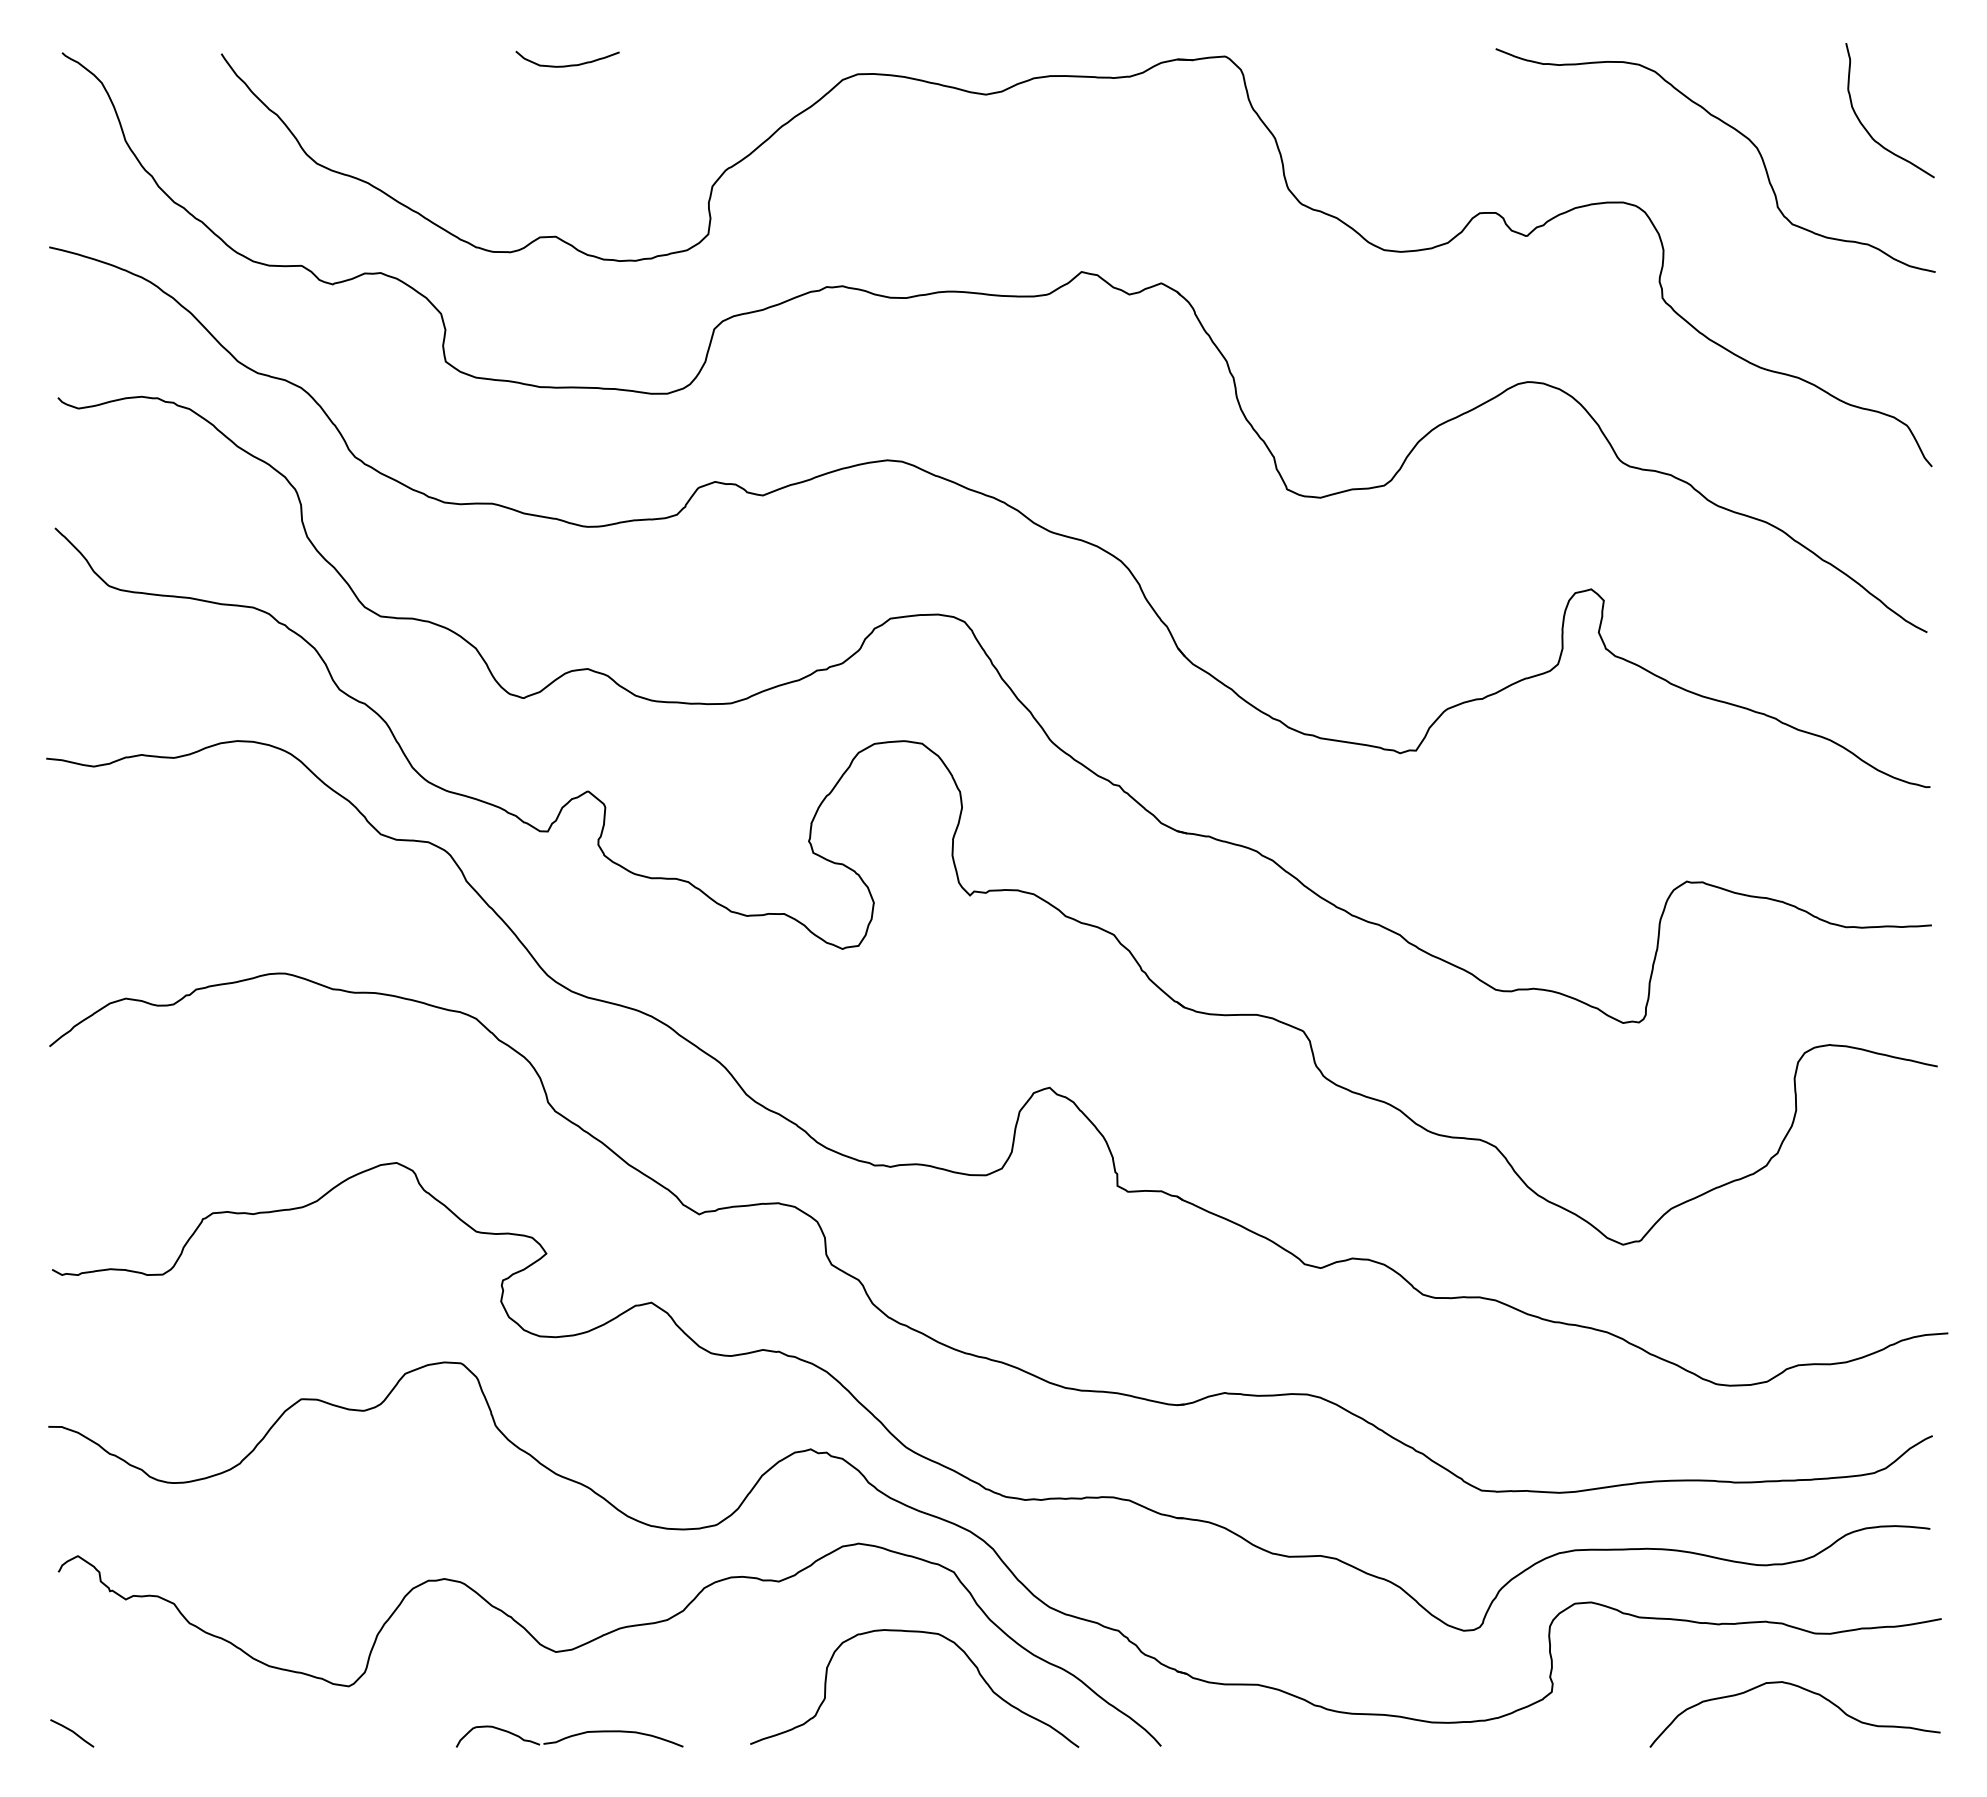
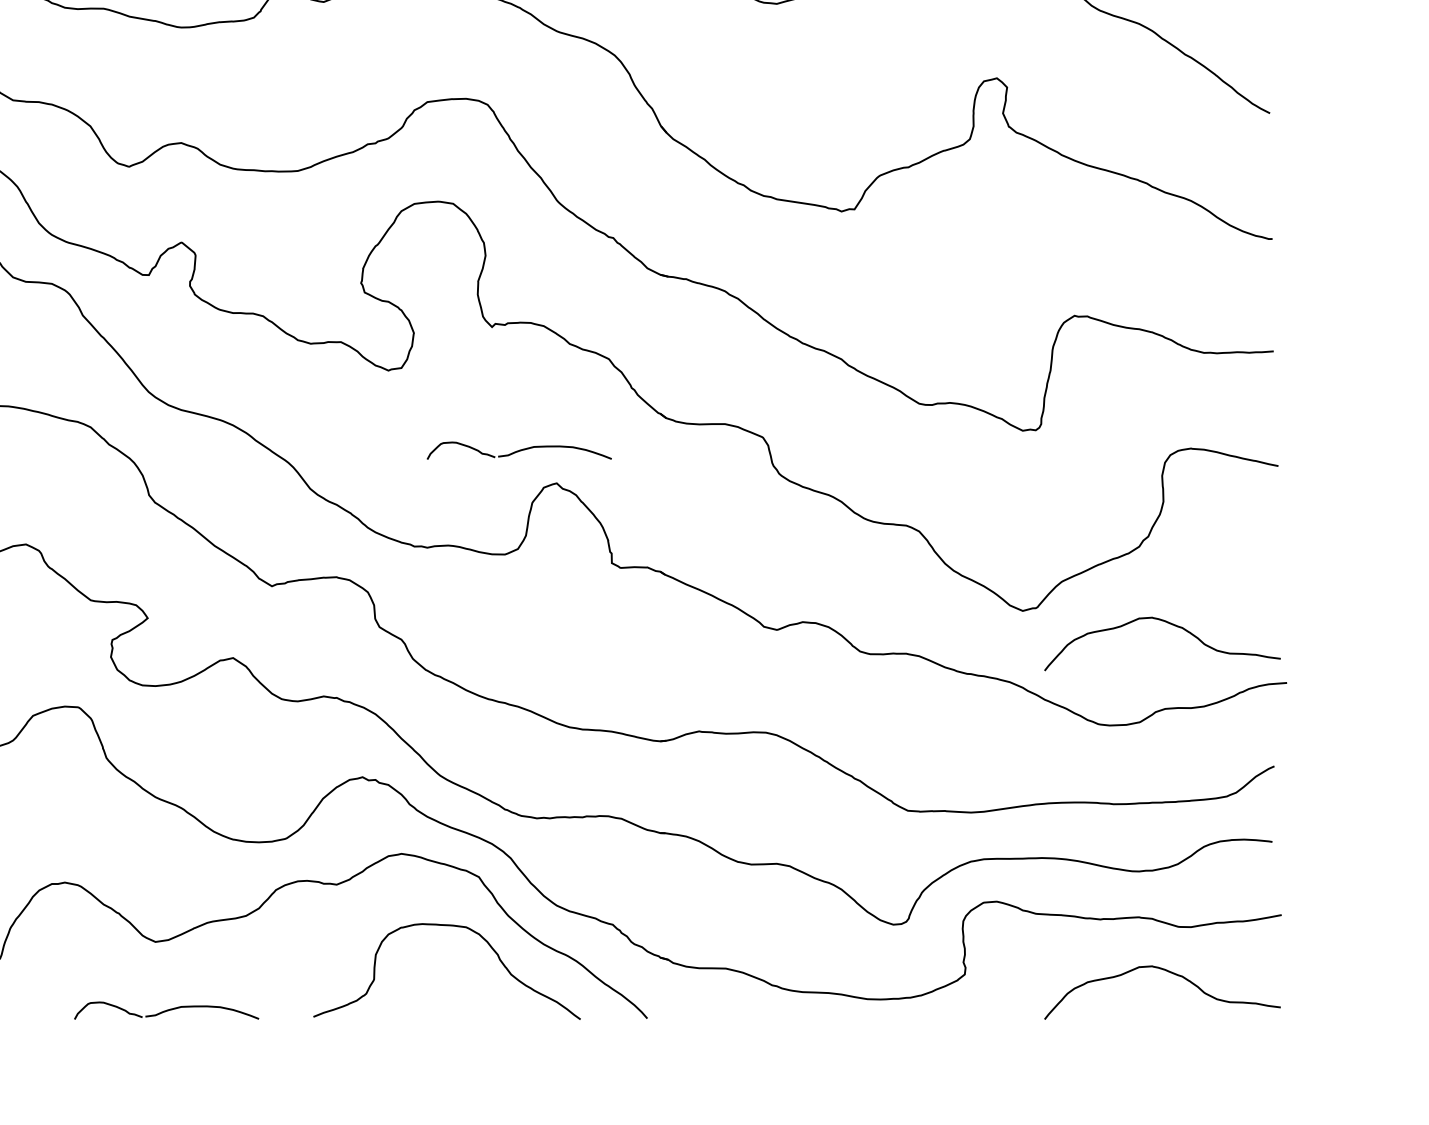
part: (1003, 1047) -> (519, 450), added
curve: (1802, 1260) -> (1168, 623), added

